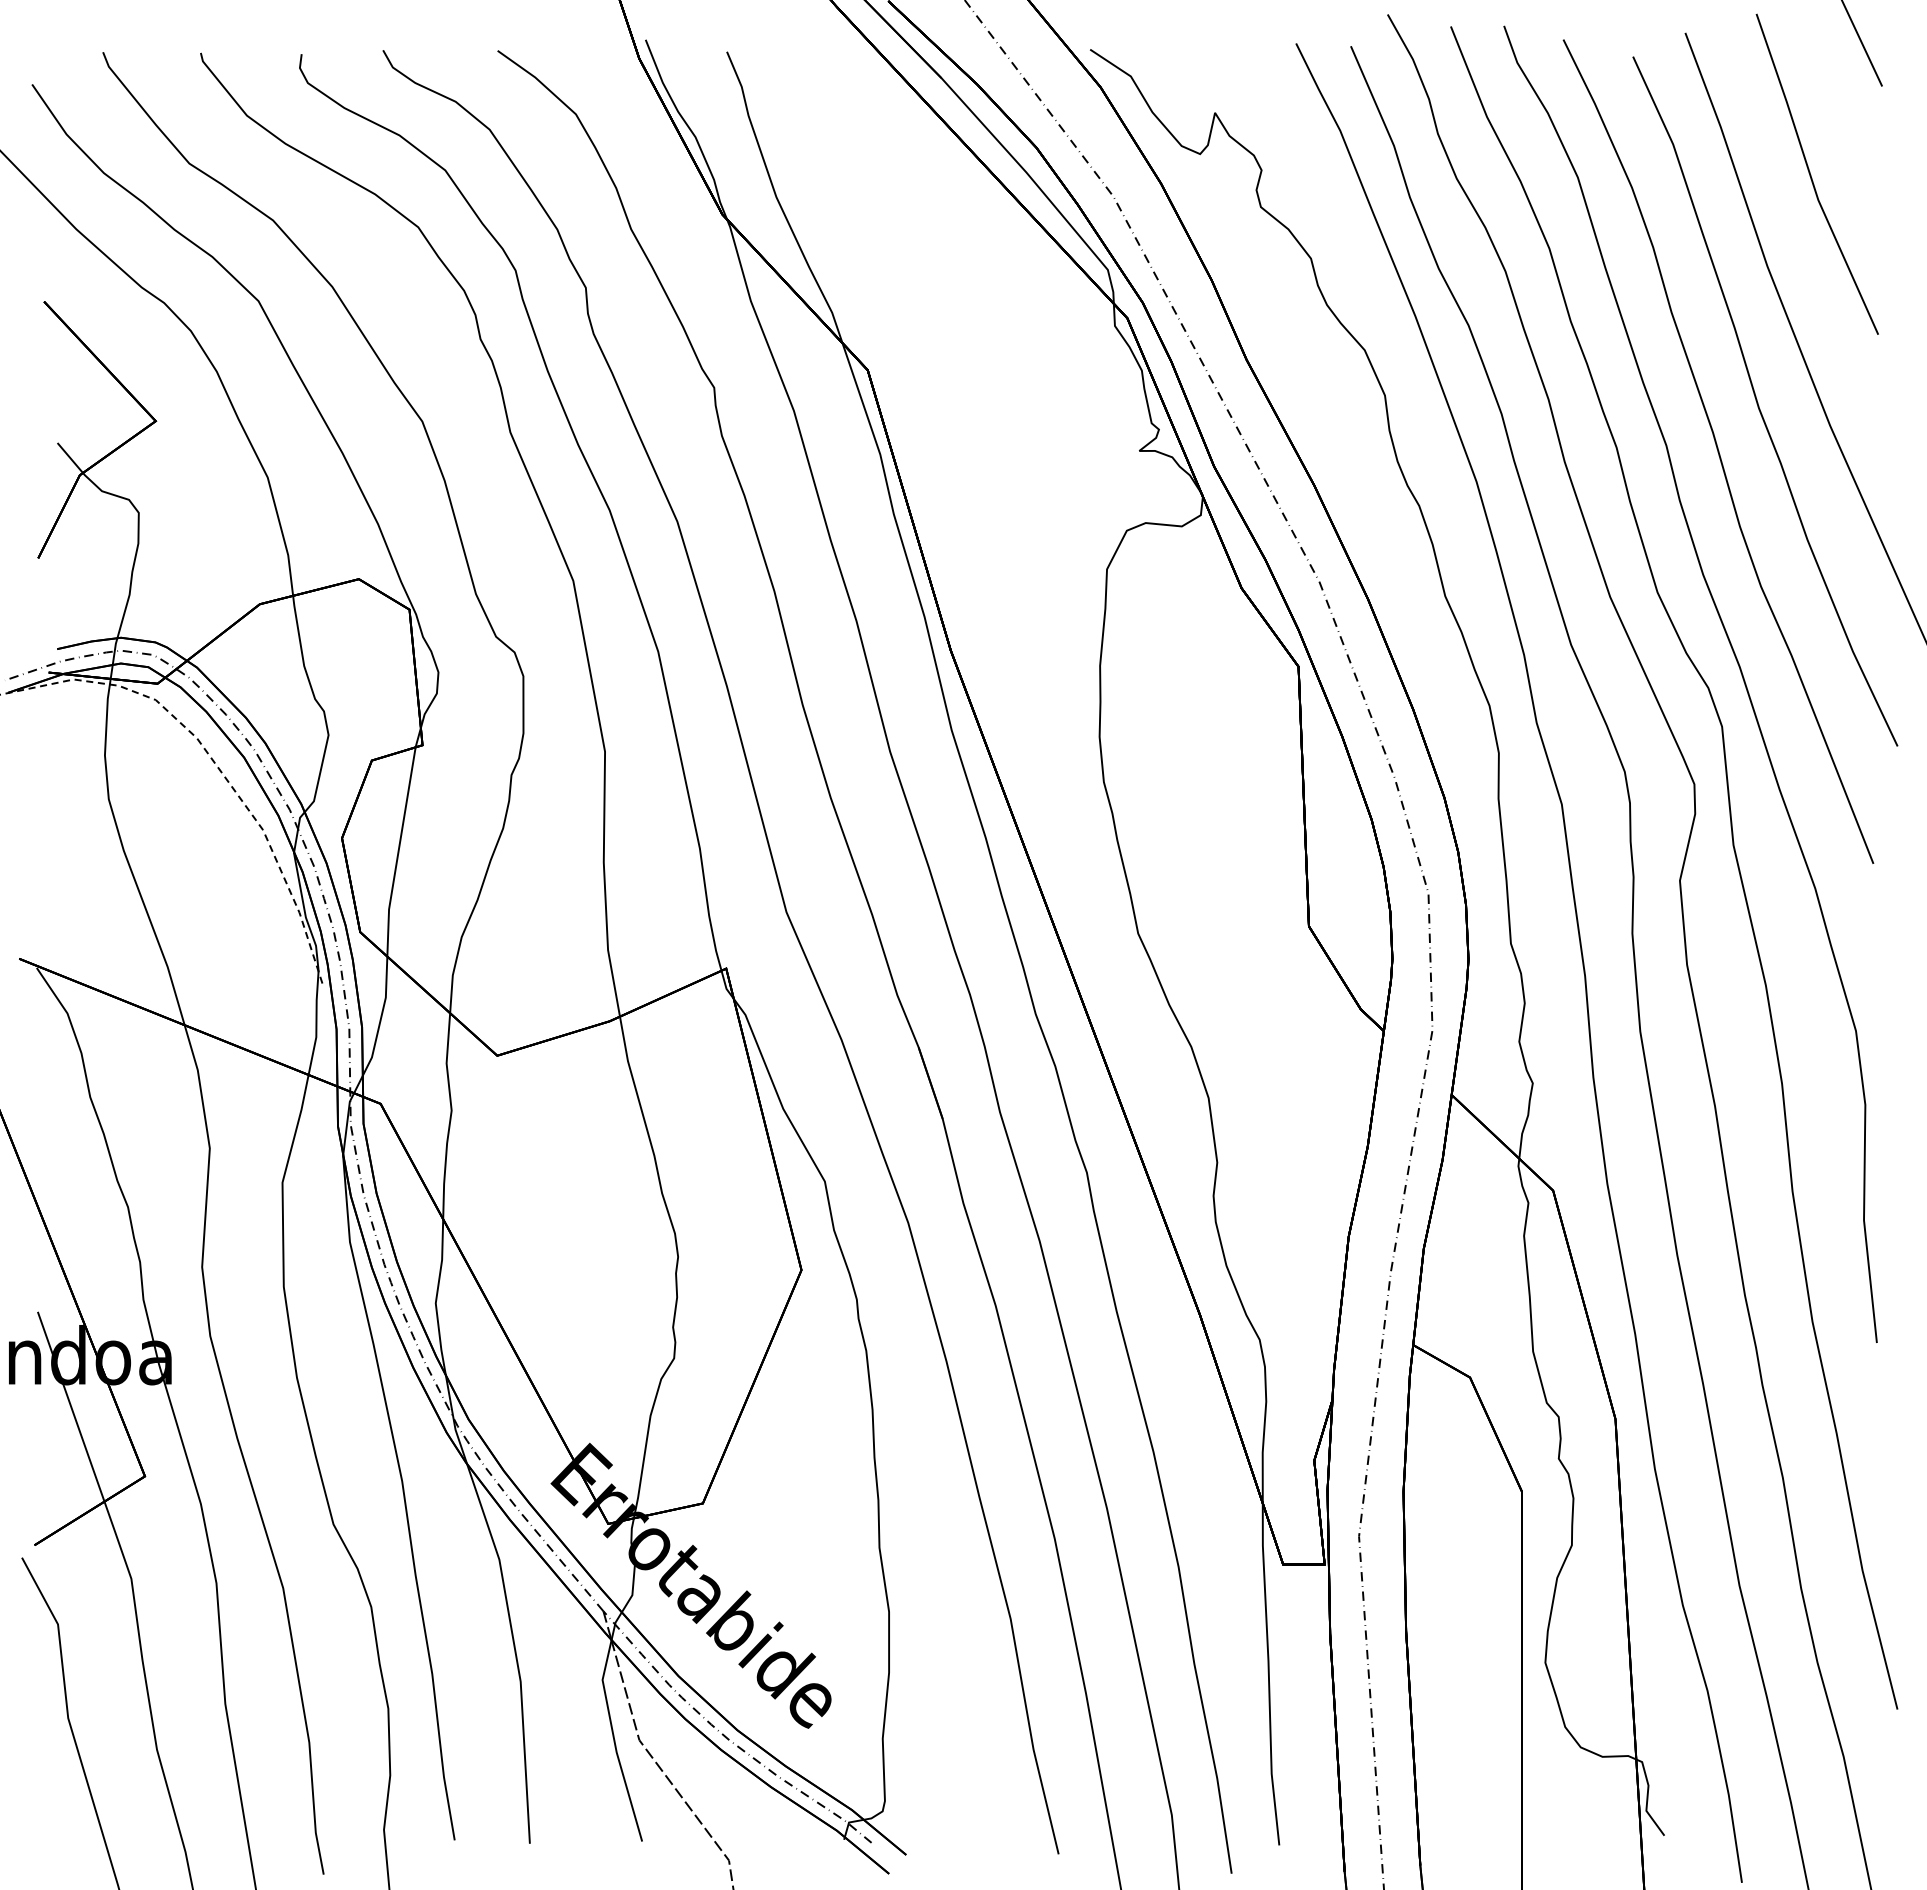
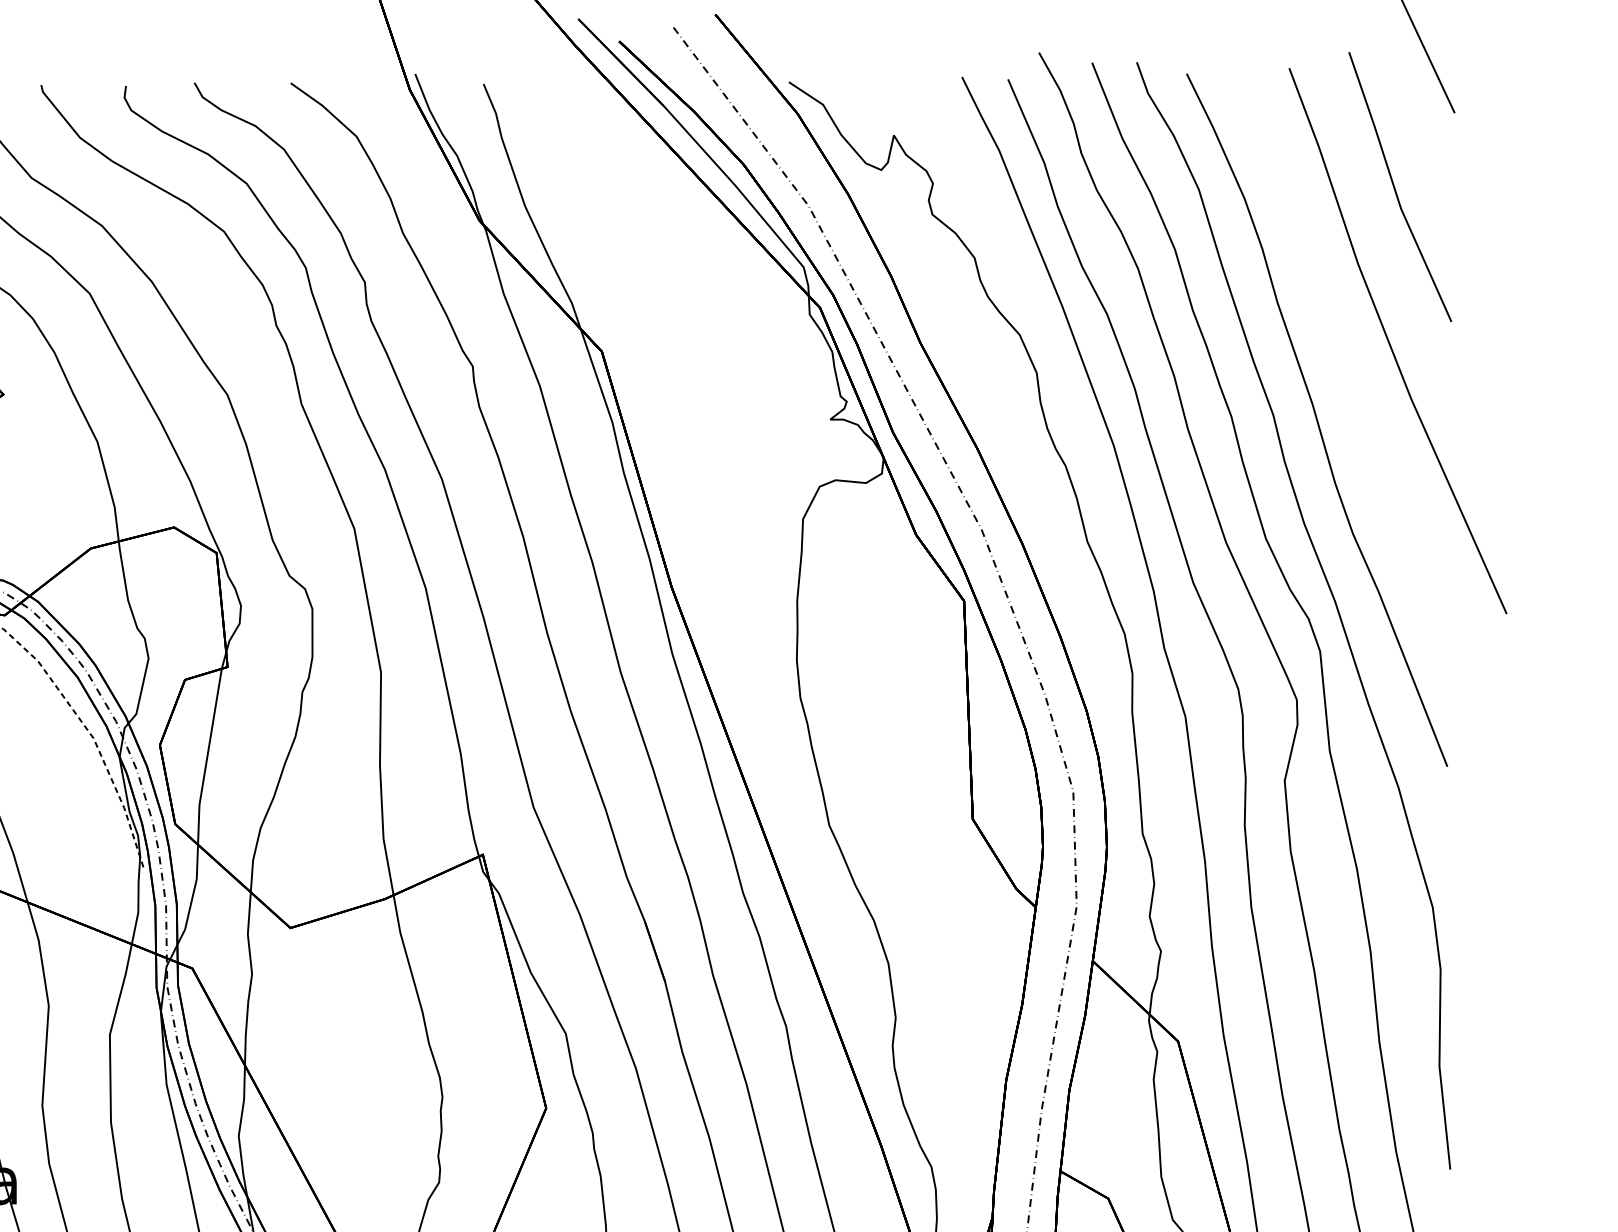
curve: (1758, 402) -> (1350, 378), removed

